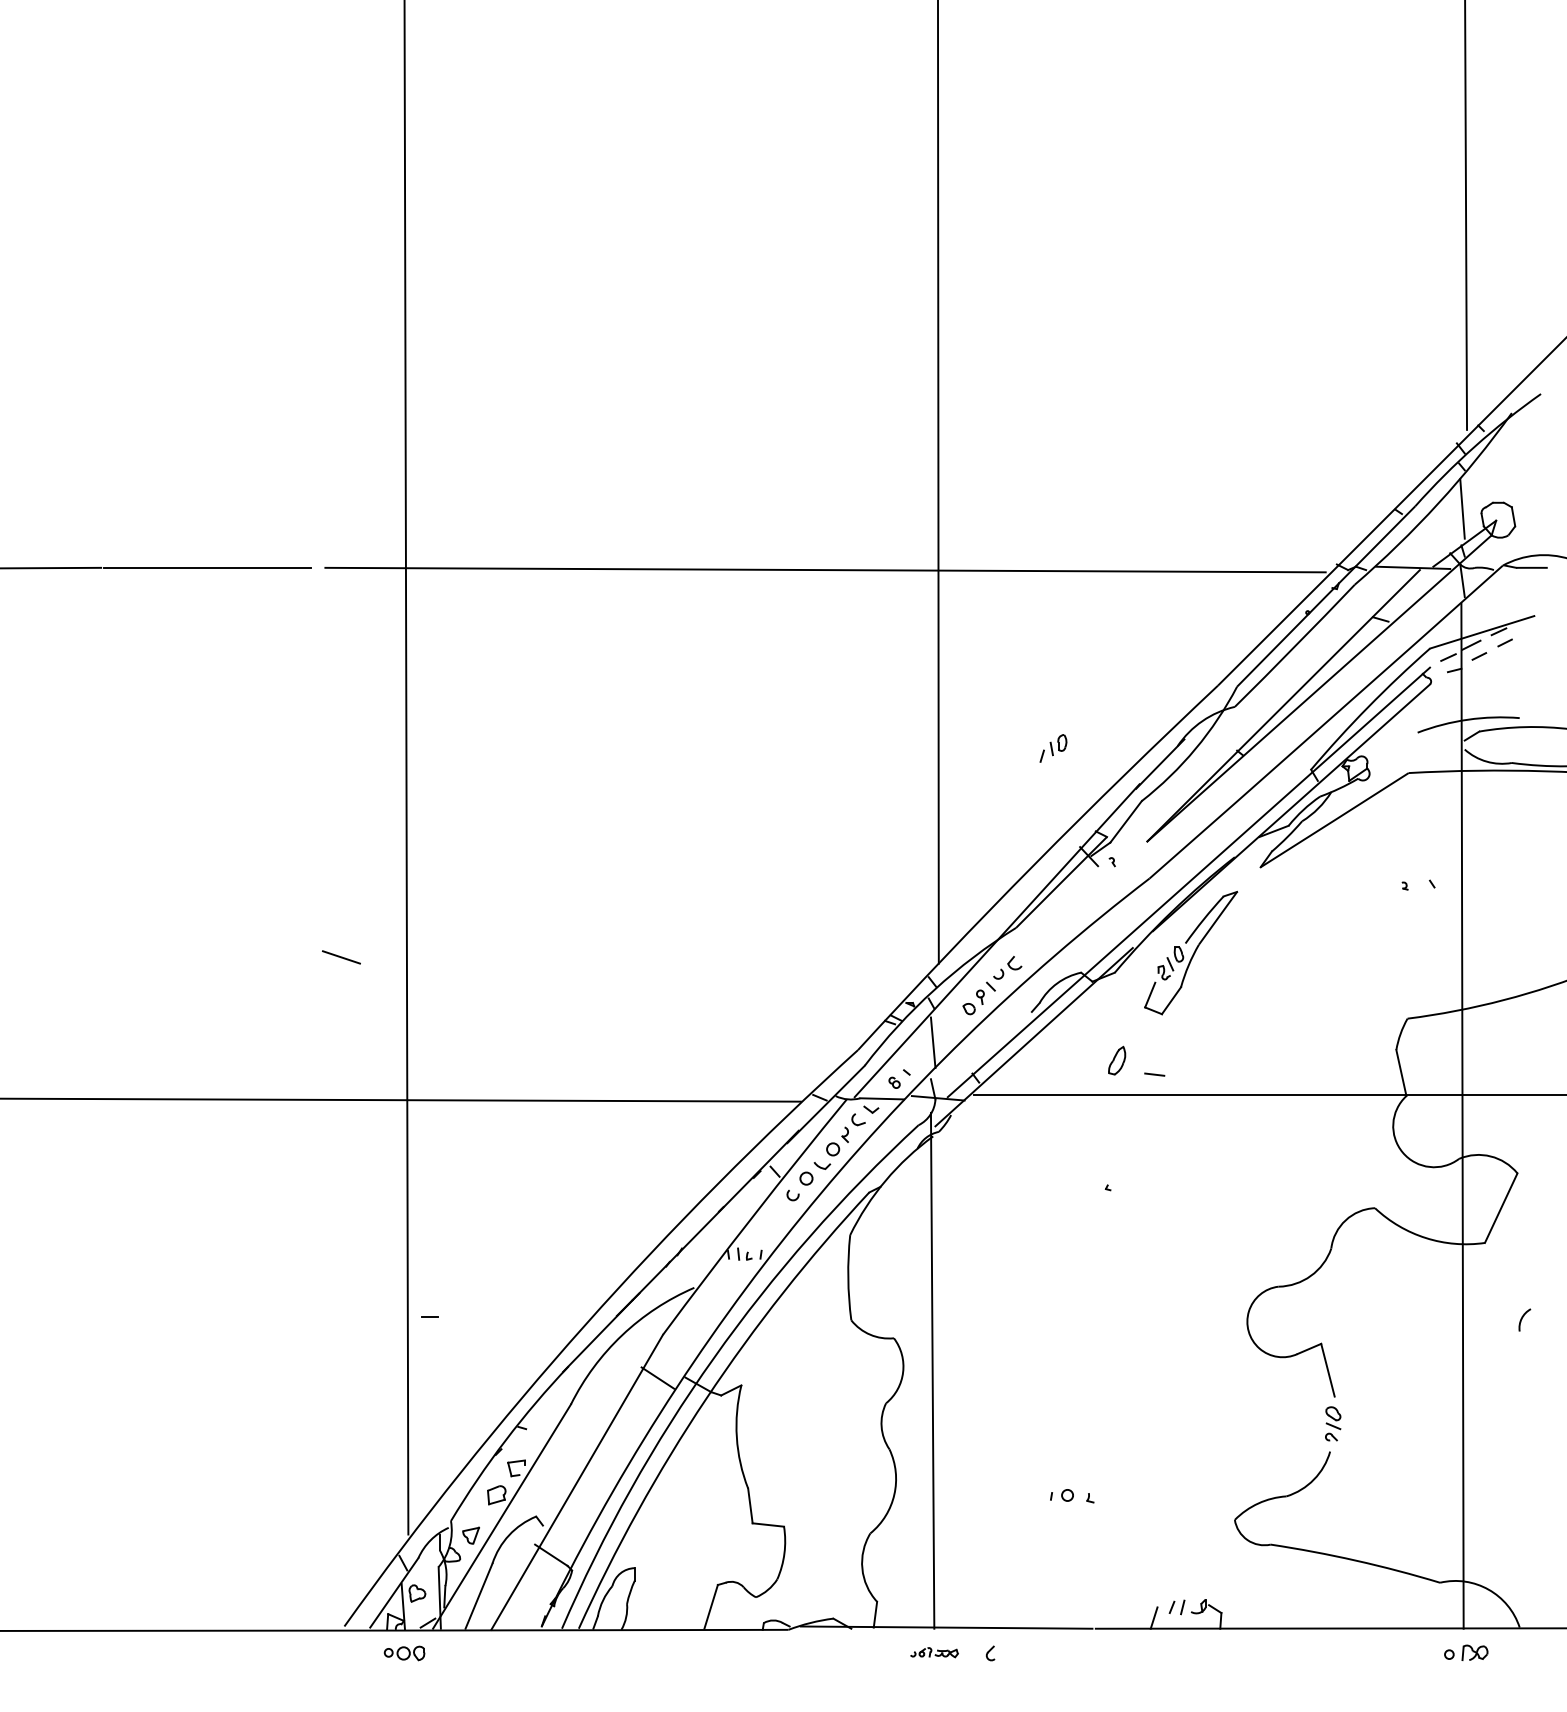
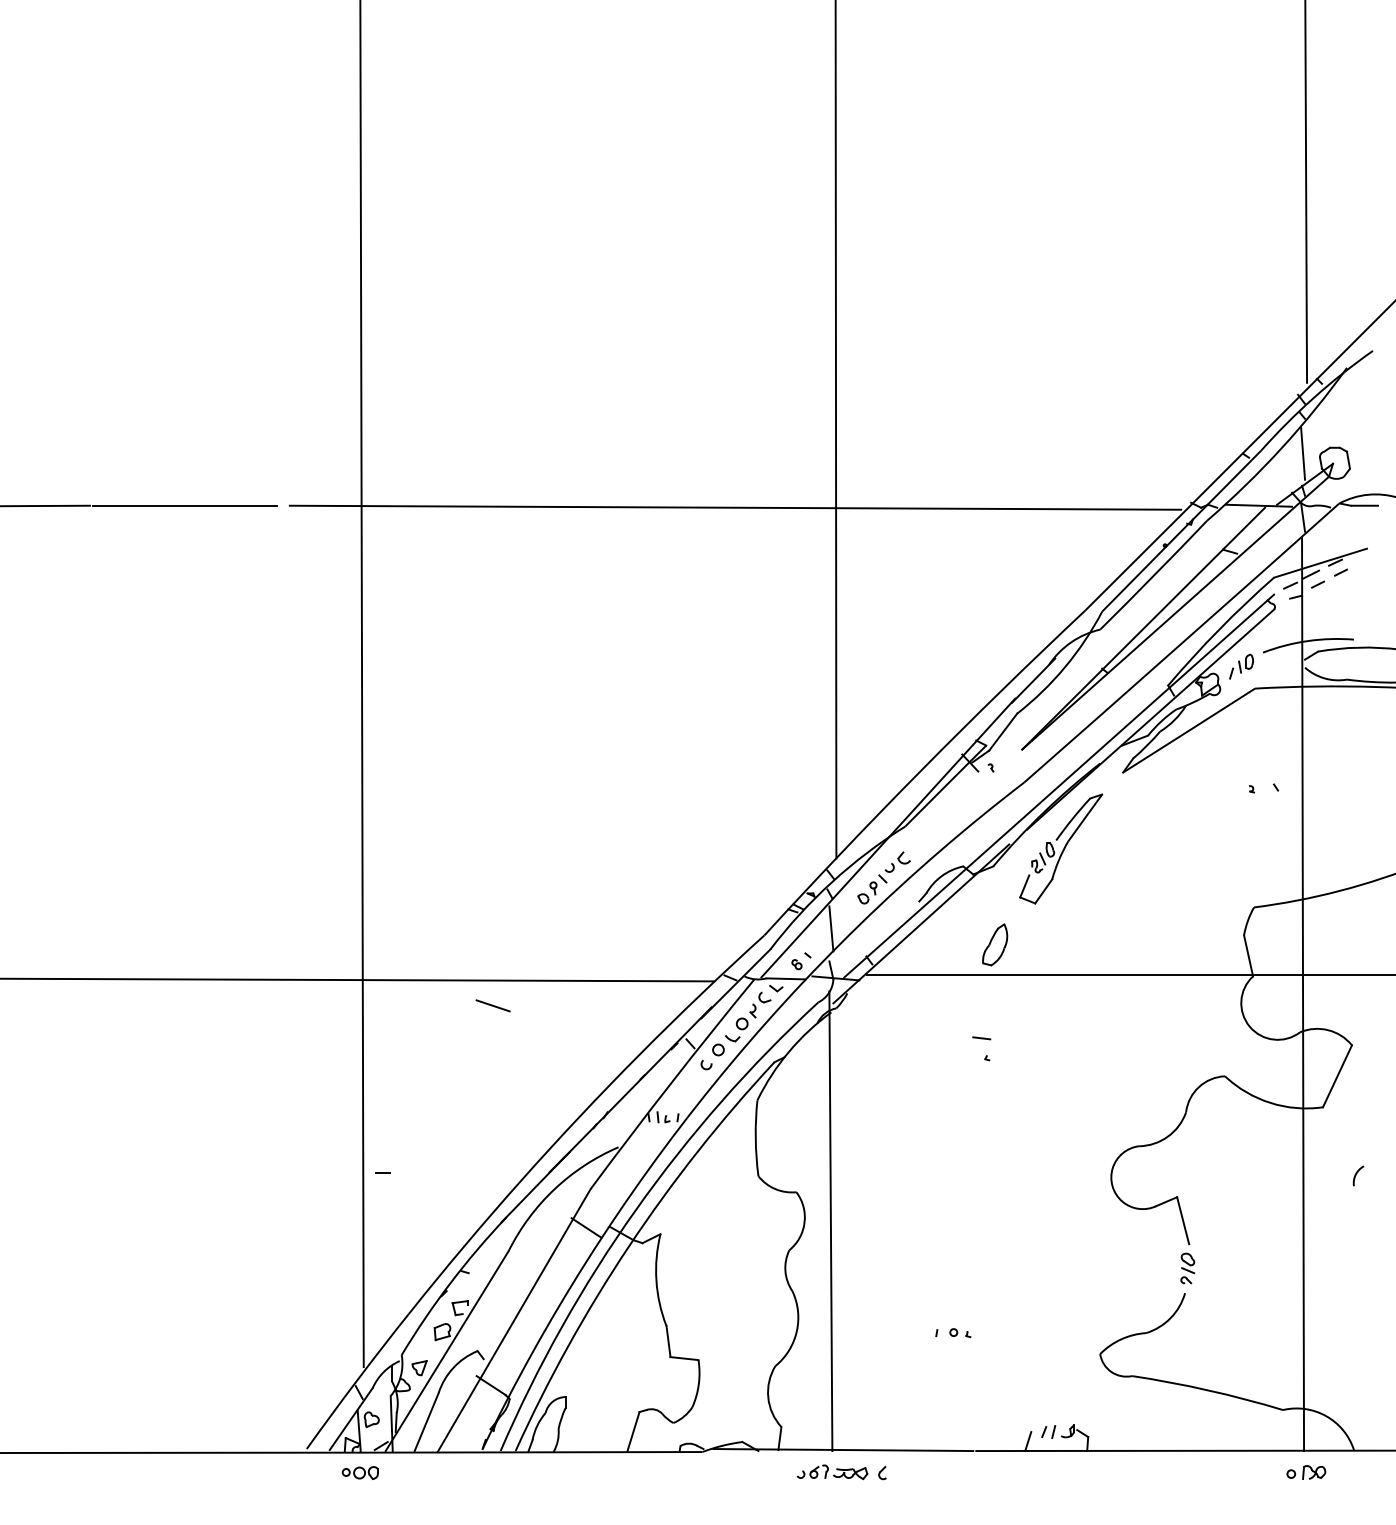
part: (1053, 748) -> (1241, 666), moved
line: (340, 957) -> (492, 1005), moved
part: (1117, 1060) -> (995, 944), size x1.67
line: (1154, 1074) -> (981, 1038), moved
part: (1078, 1496) -> (960, 1333), size x0.71
part: (934, 1652) -> (832, 1472), size x1.67

